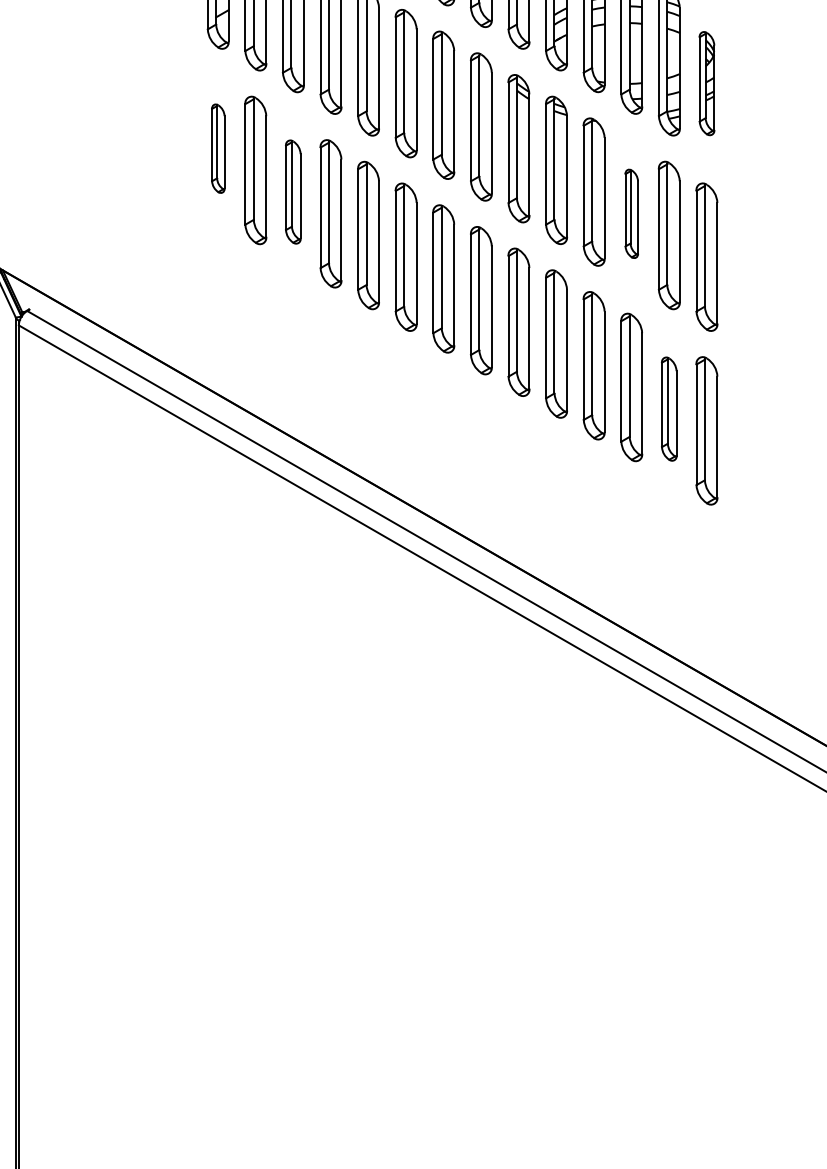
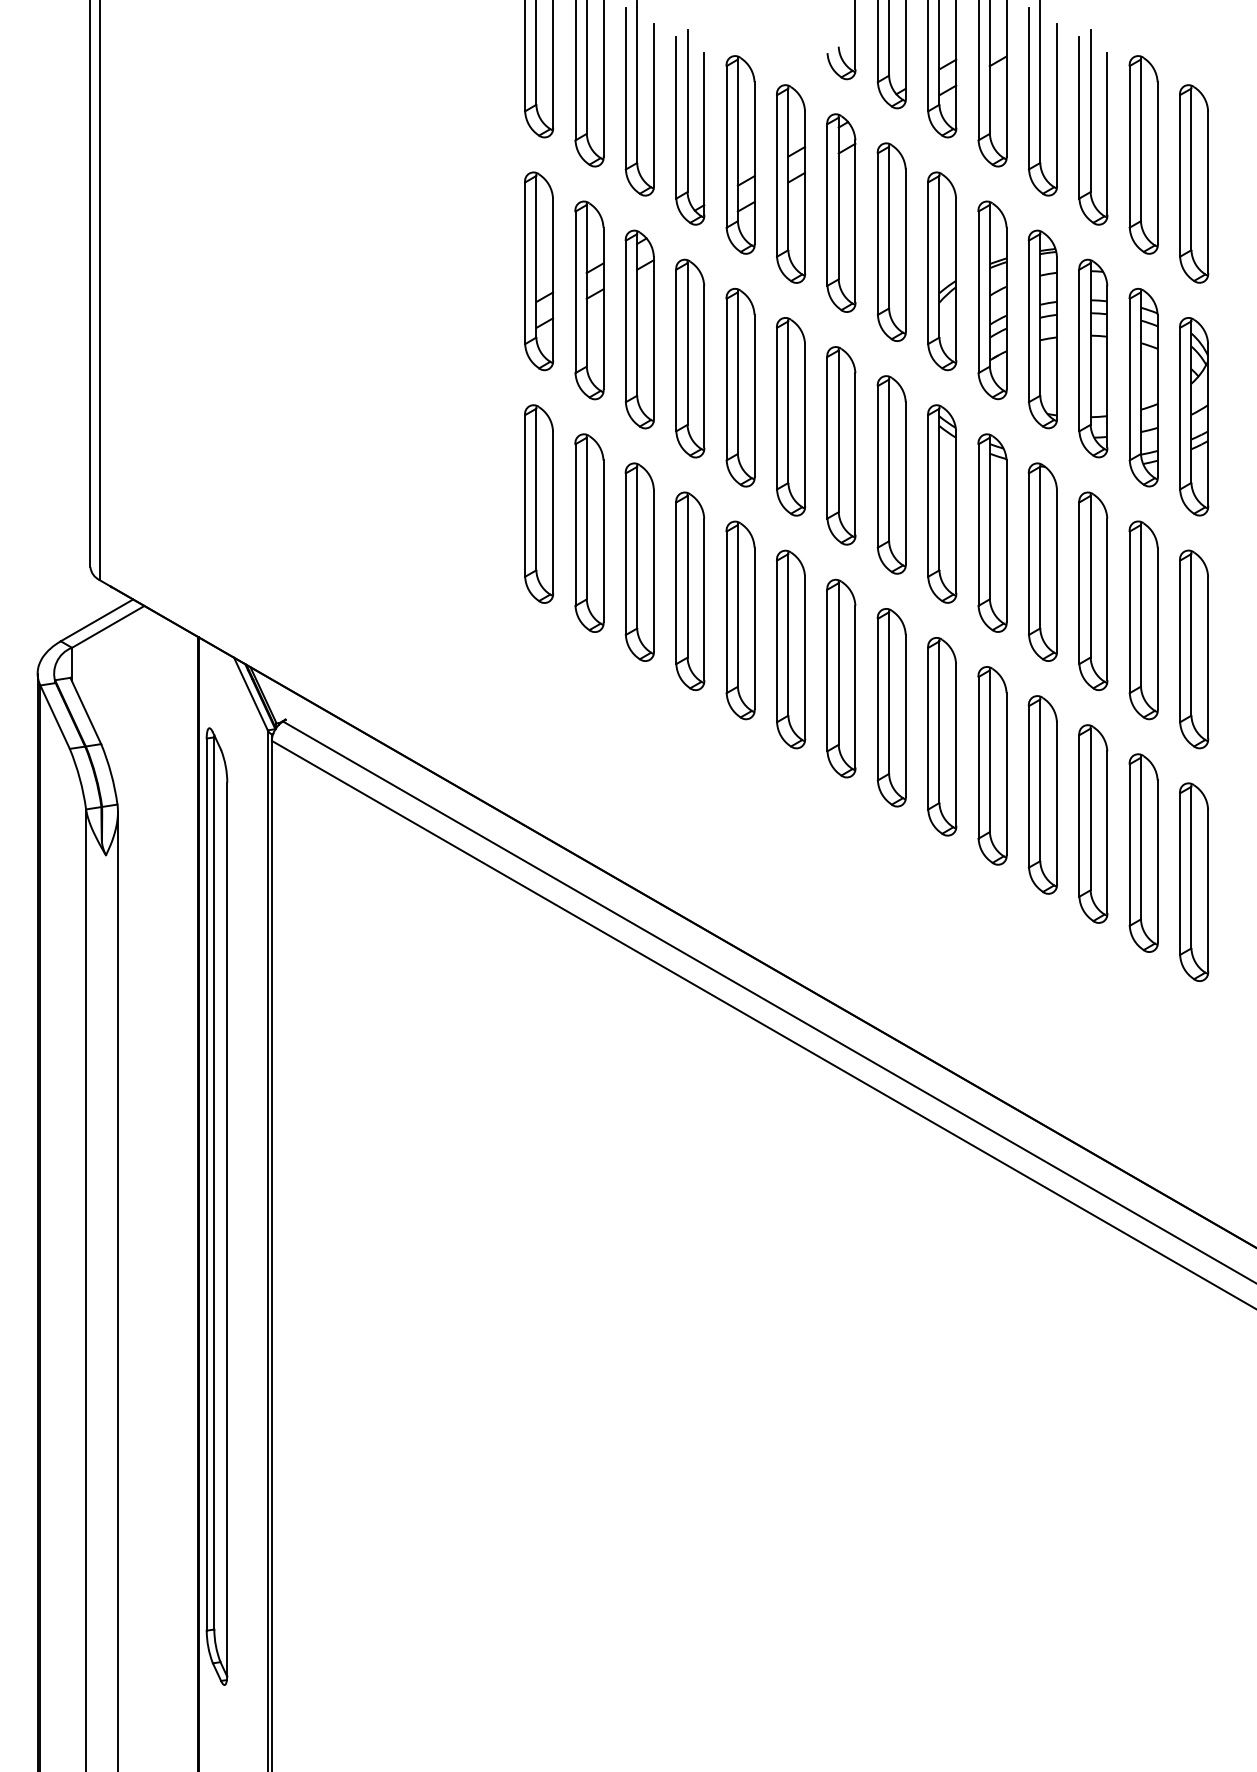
part: (707, 83) -> (1194, 416), size x1.43
part: (218, 148) -> (539, 503), size x1.67
part: (293, 191) -> (639, 561), size x1.43
part: (631, 213) -> (1093, 591), size x1.67
part: (669, 408) -> (1143, 852), size x1.43

